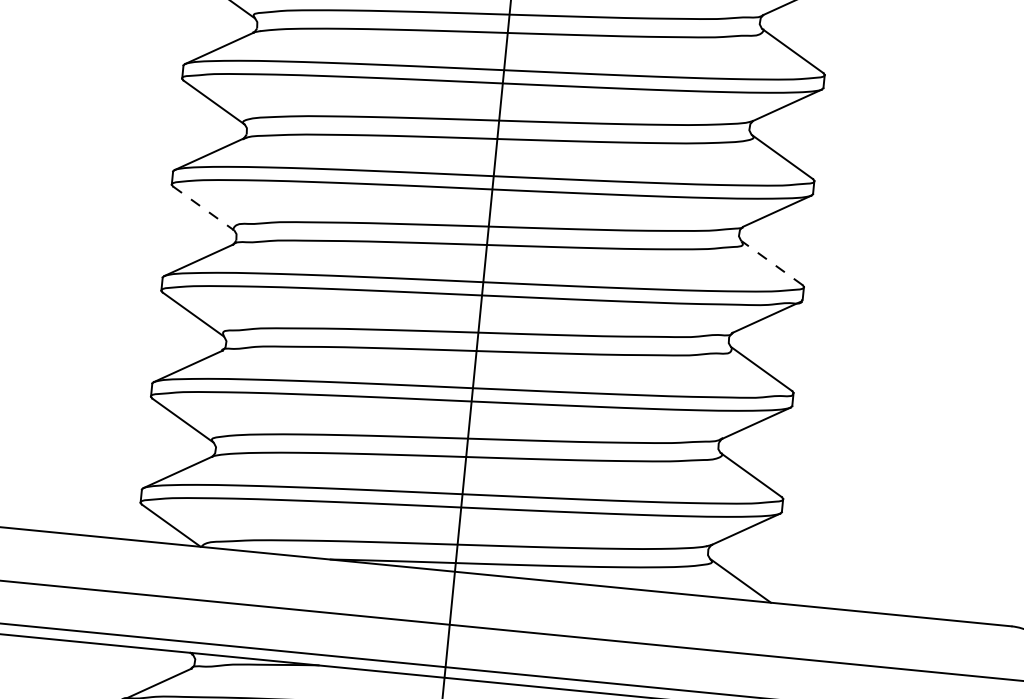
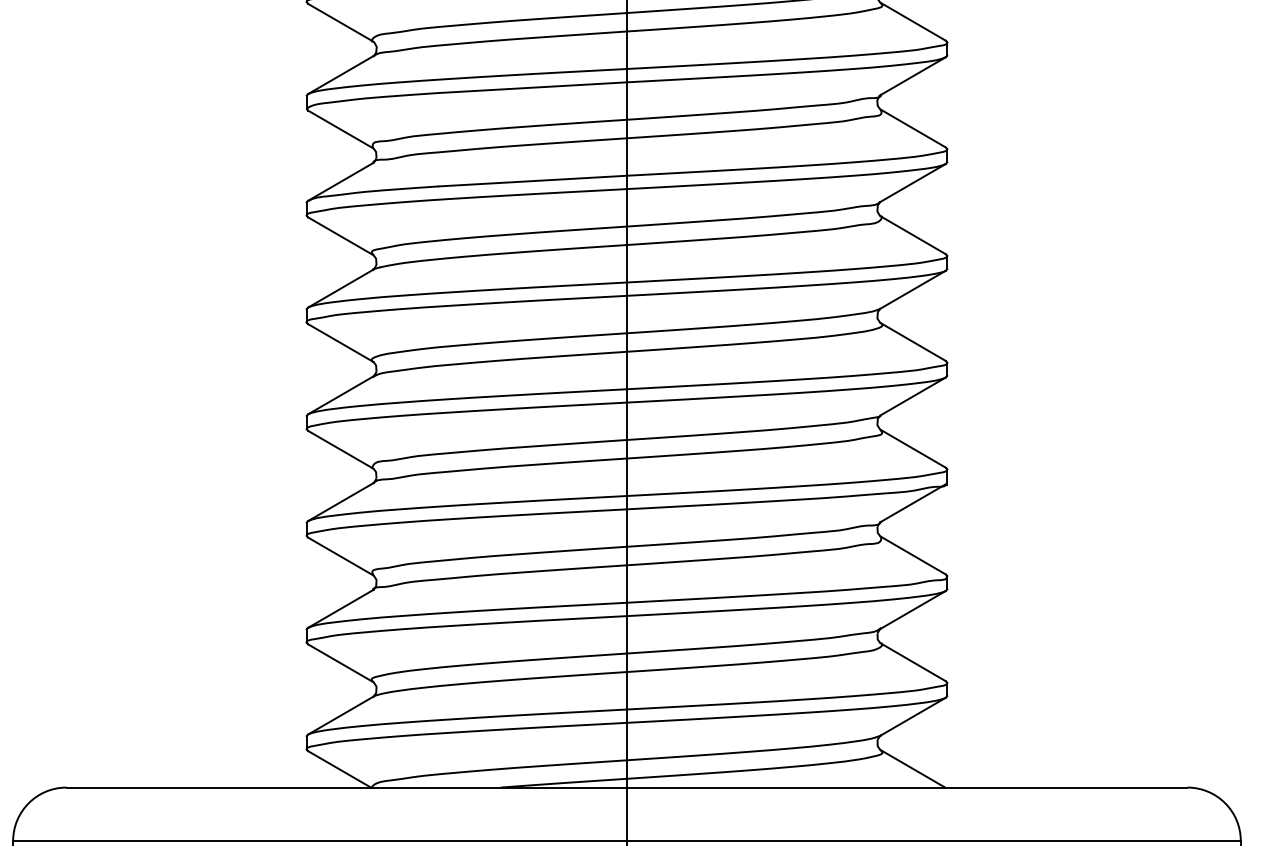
line: (203, 208) -> (340, 449), dashed -> solid
line: (772, 262) -> (913, 448), dashed -> solid

